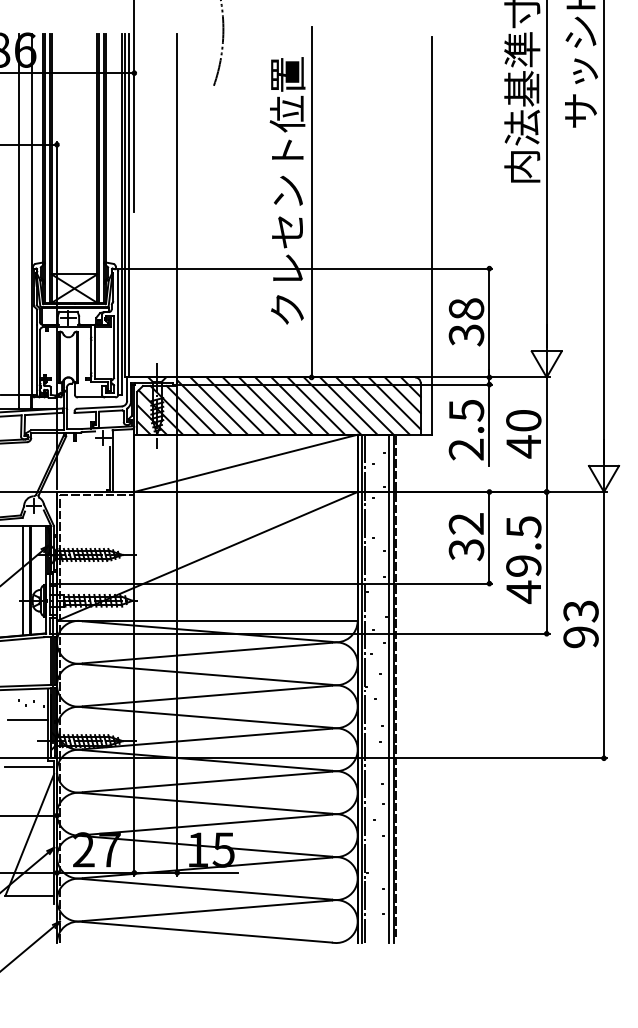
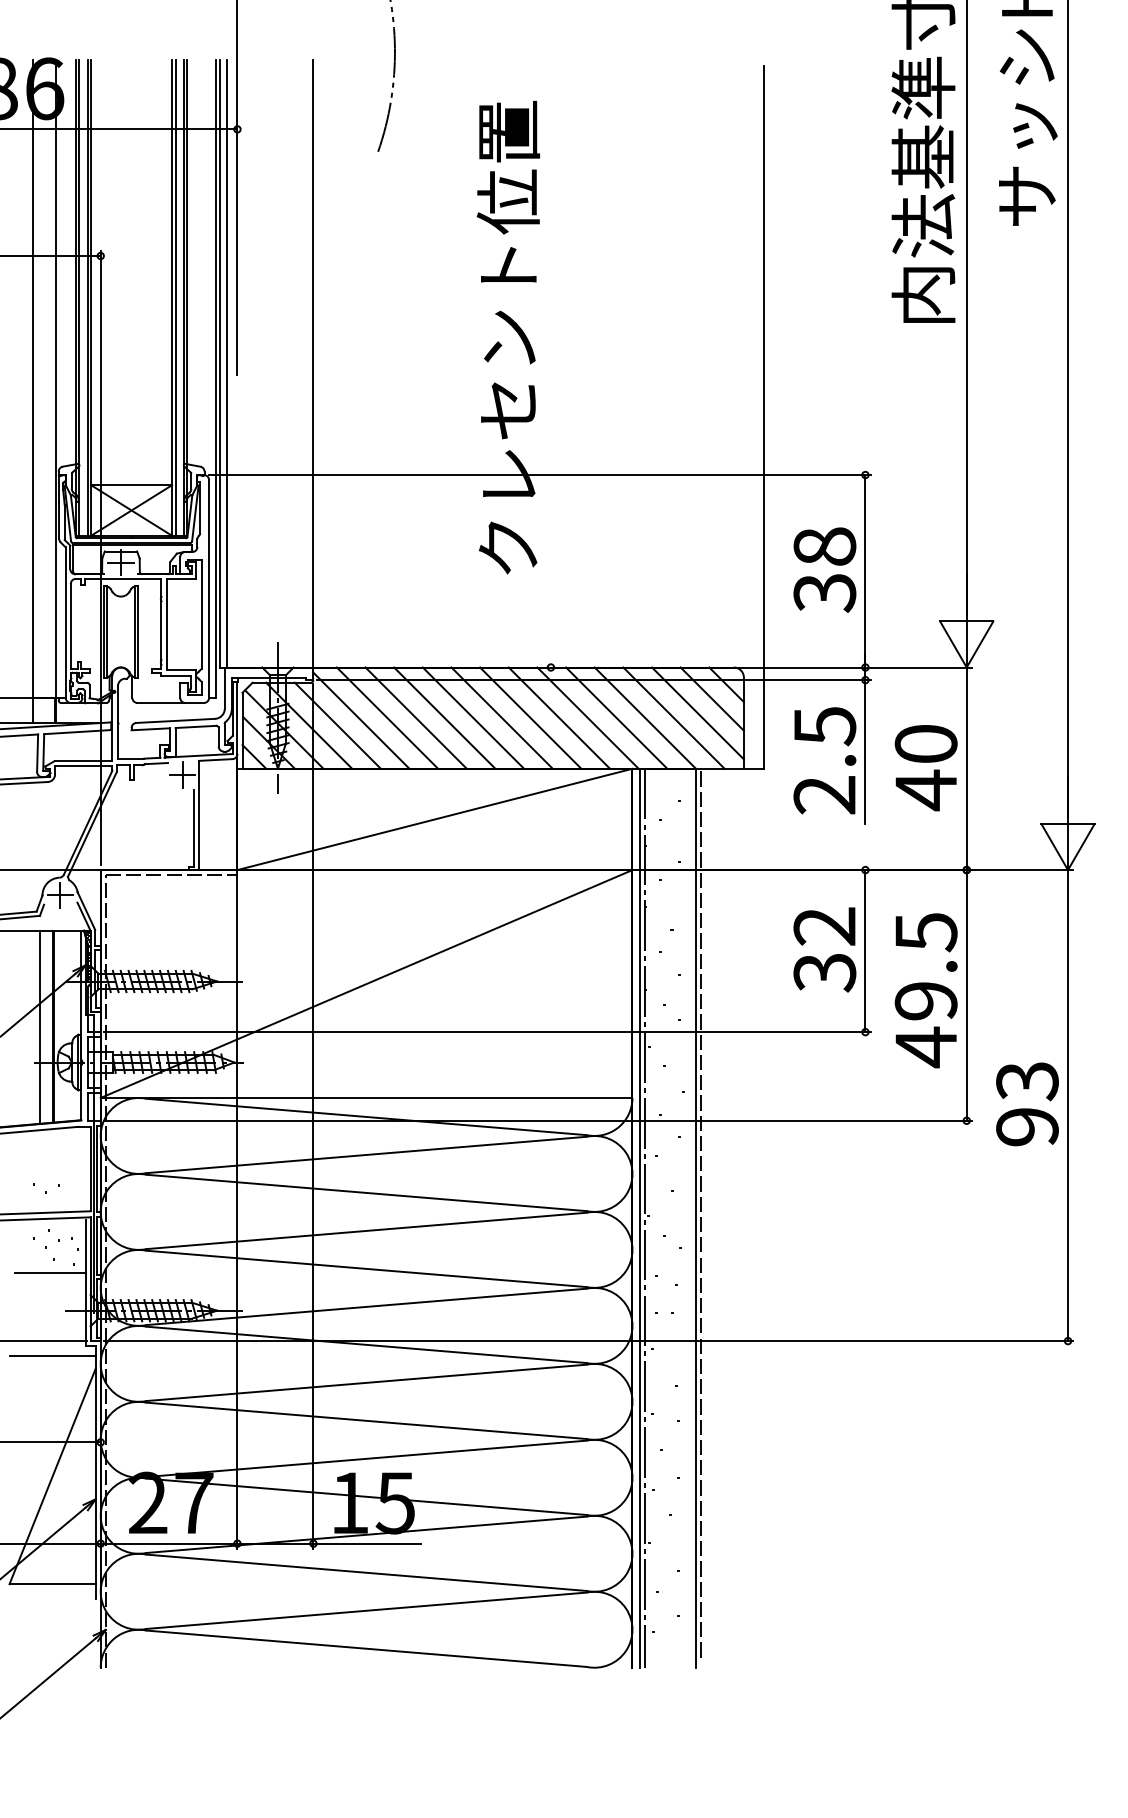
line: (311, 202) -> (550, 358), removed
part: (26, 671) -> (46, 1187), added
line: (389, 688) -> (688, 1217), removed

